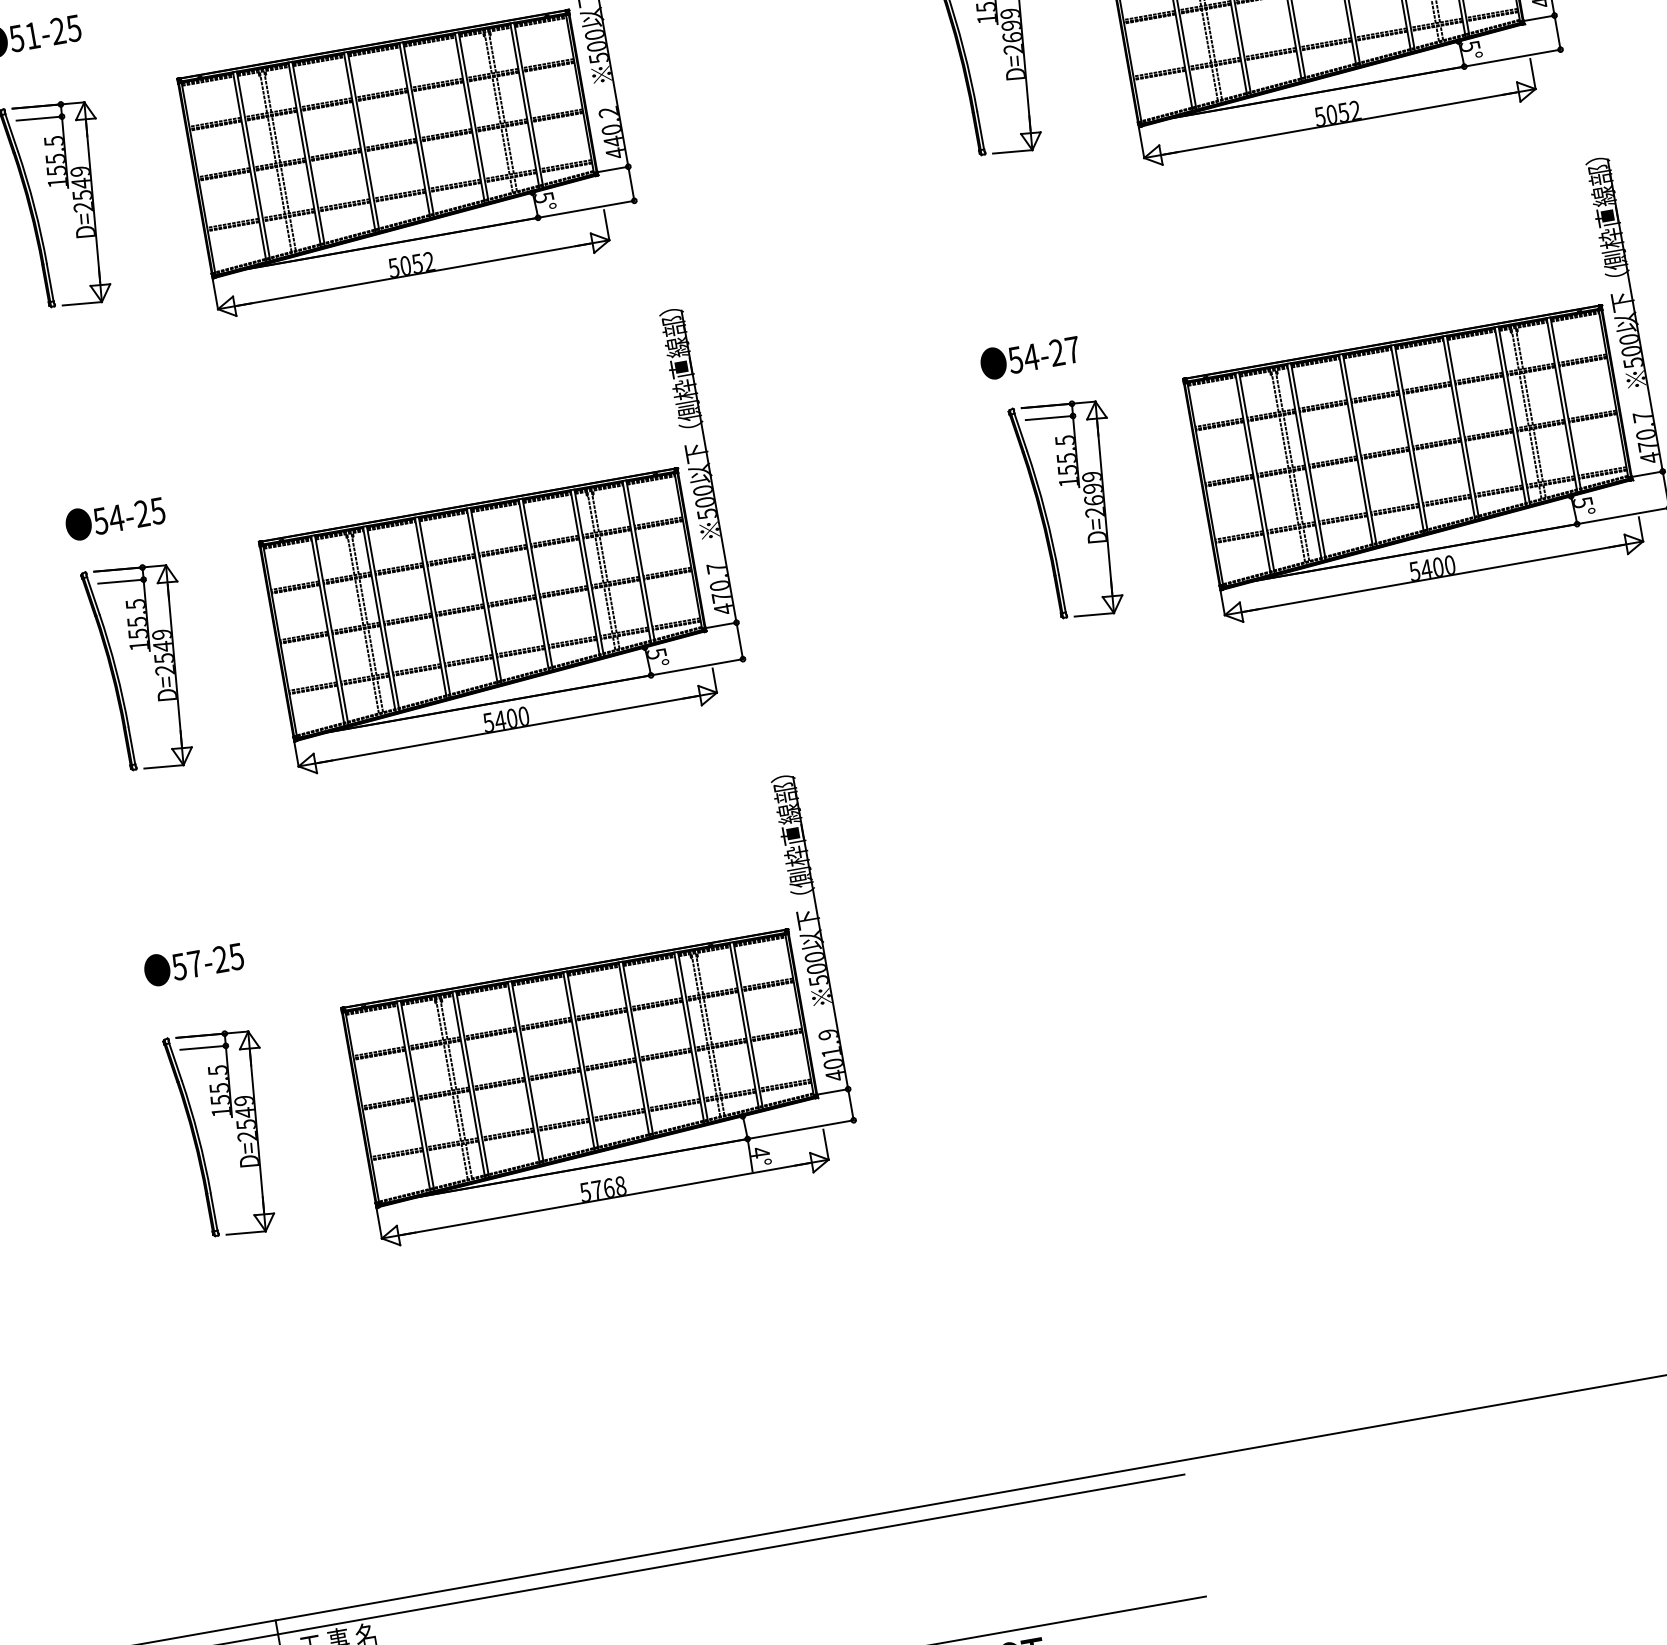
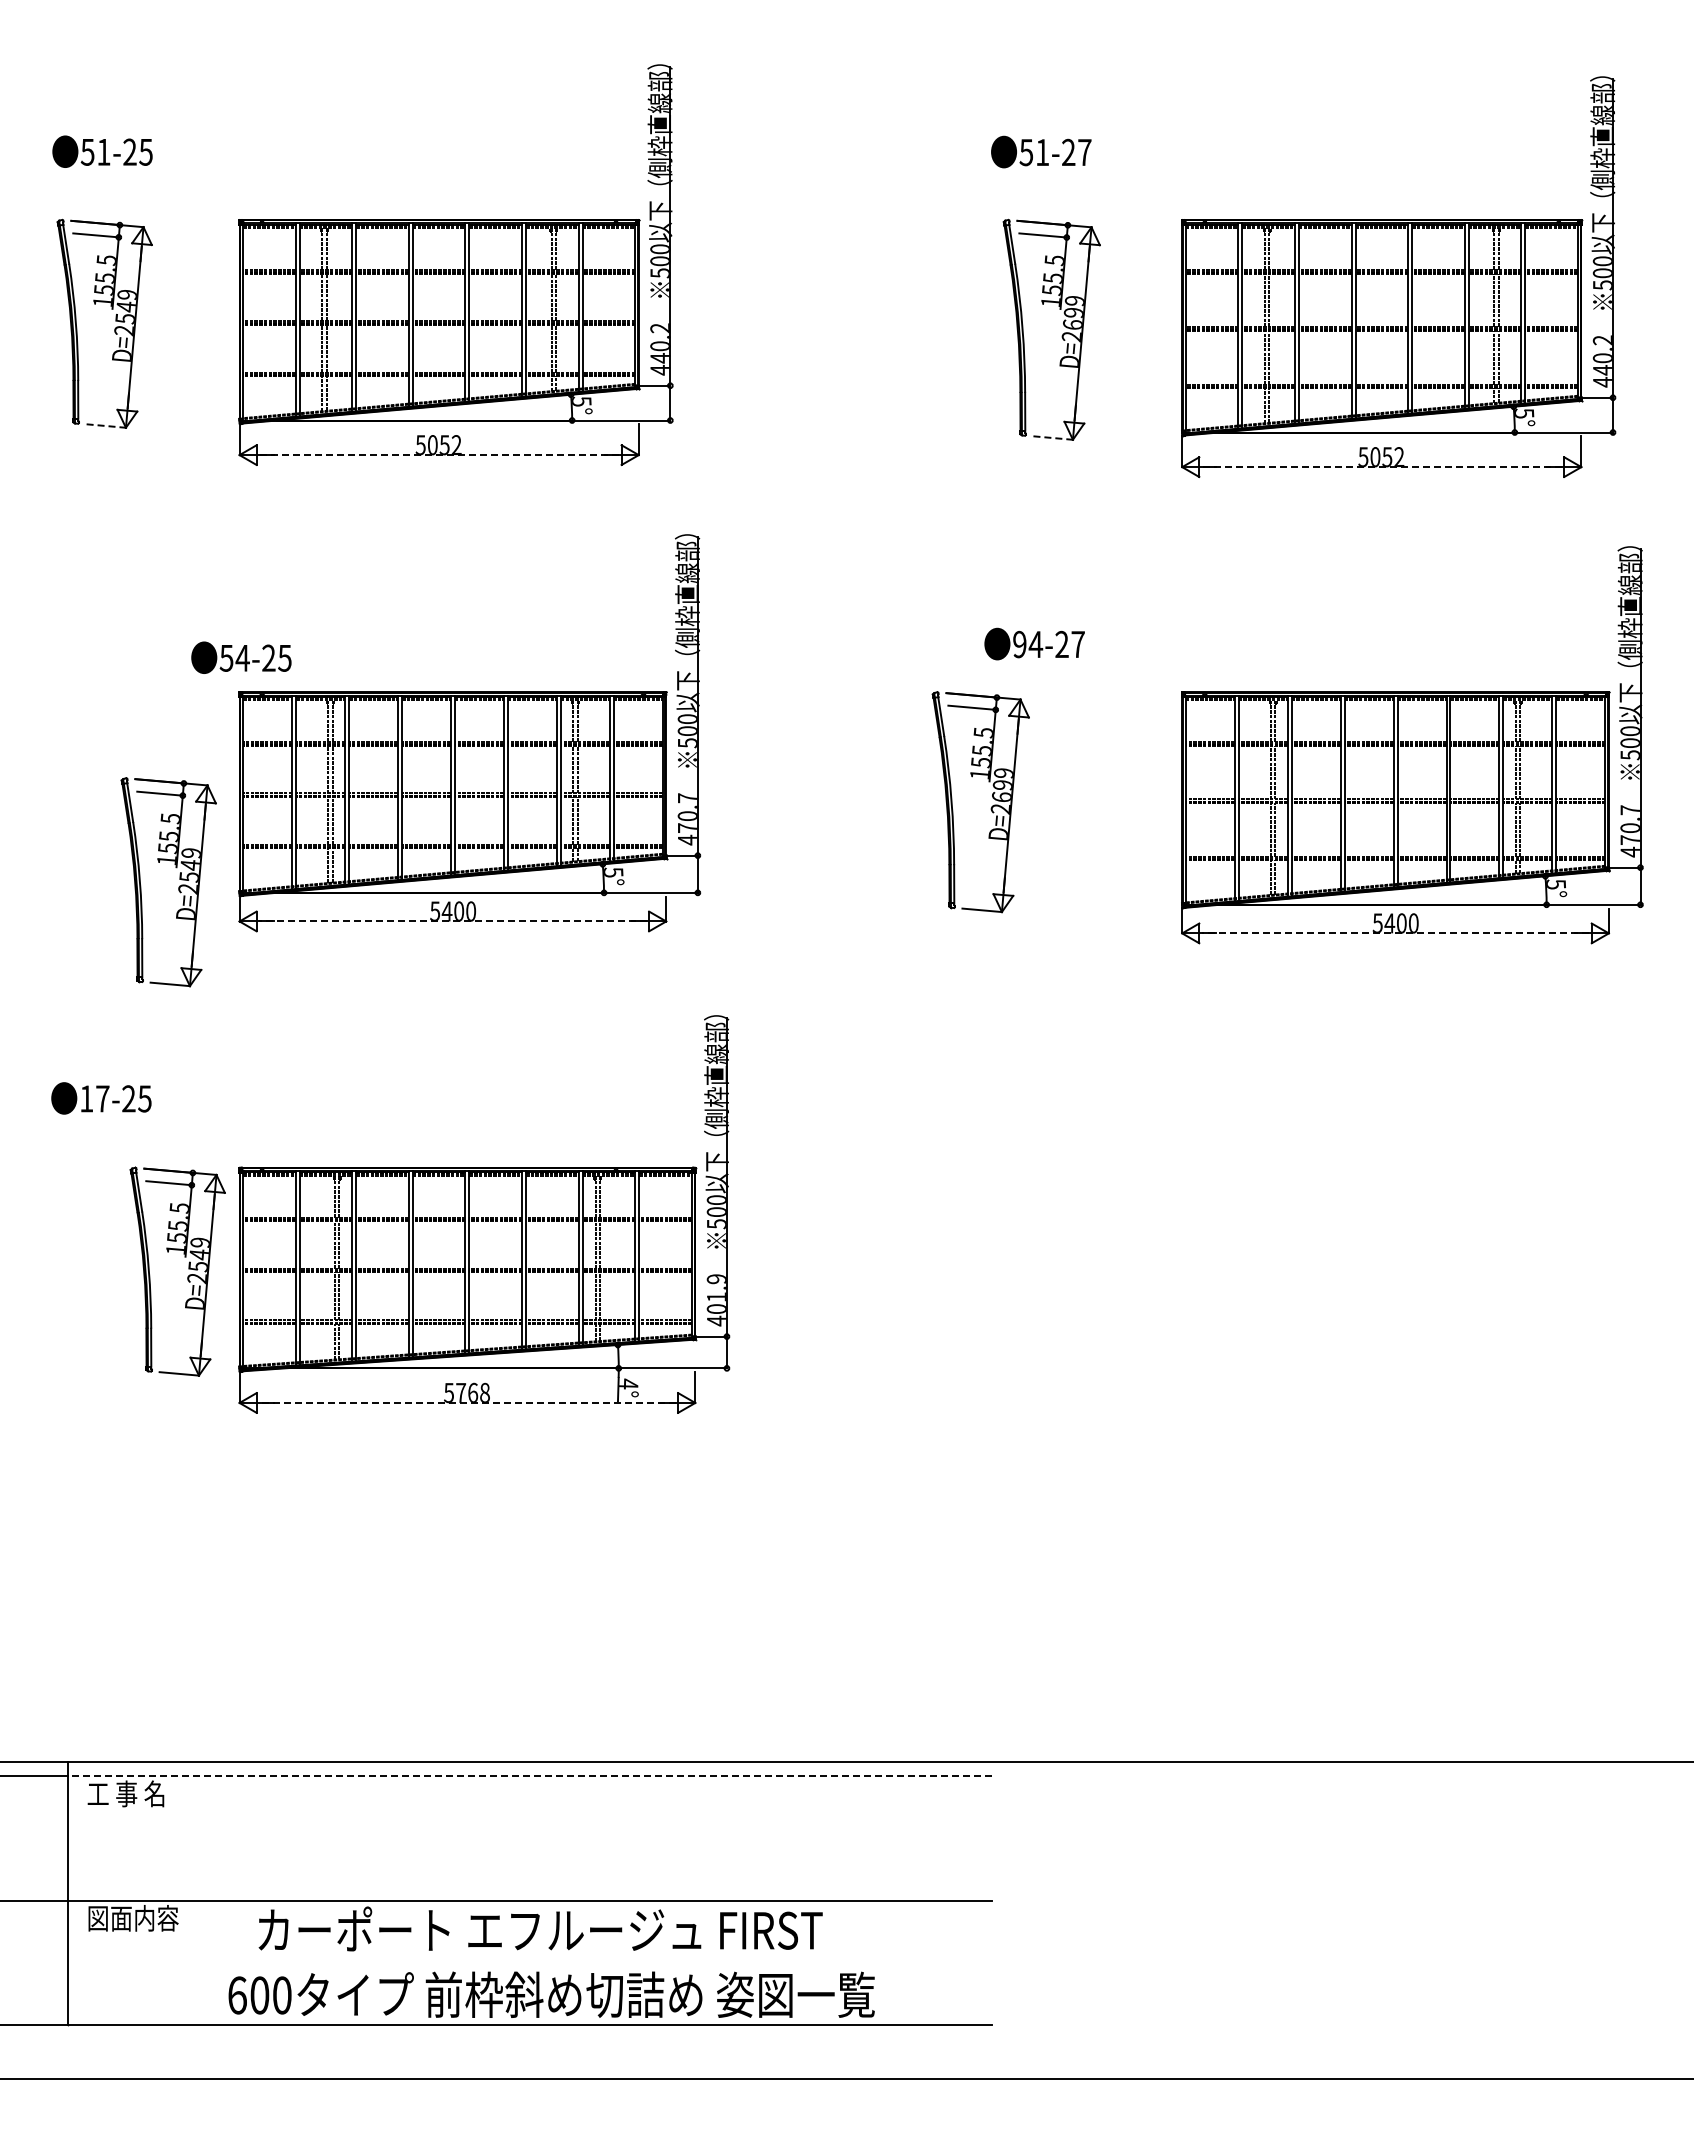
line: (1339, 123) -> (1381, 467), solid -> dashed
line: (1013, 152) -> (1053, 438), solid -> dashed
line: (414, 275) -> (439, 455), solid -> dashed
line: (82, 304) -> (106, 426), solid -> dashed
text: (1015, 360) -> (1019, 644), 54-27 -> 94-27
part: (1084, 513) -> (990, 808), moved
text: (115, 517) -> (241, 657), moved
line: (1433, 578) -> (1395, 933), solid -> dashed
part: (155, 670) -> (178, 887), moved
line: (507, 729) -> (452, 921), solid -> dashed
text: (179, 966) -> (86, 1098), 57-25 -> 17-25
part: (237, 1129) -> (188, 1269), moved
line: (604, 1198) -> (466, 1402), solid -> dashed
line: (730, 1554) -> (529, 1776), solid -> dashed

